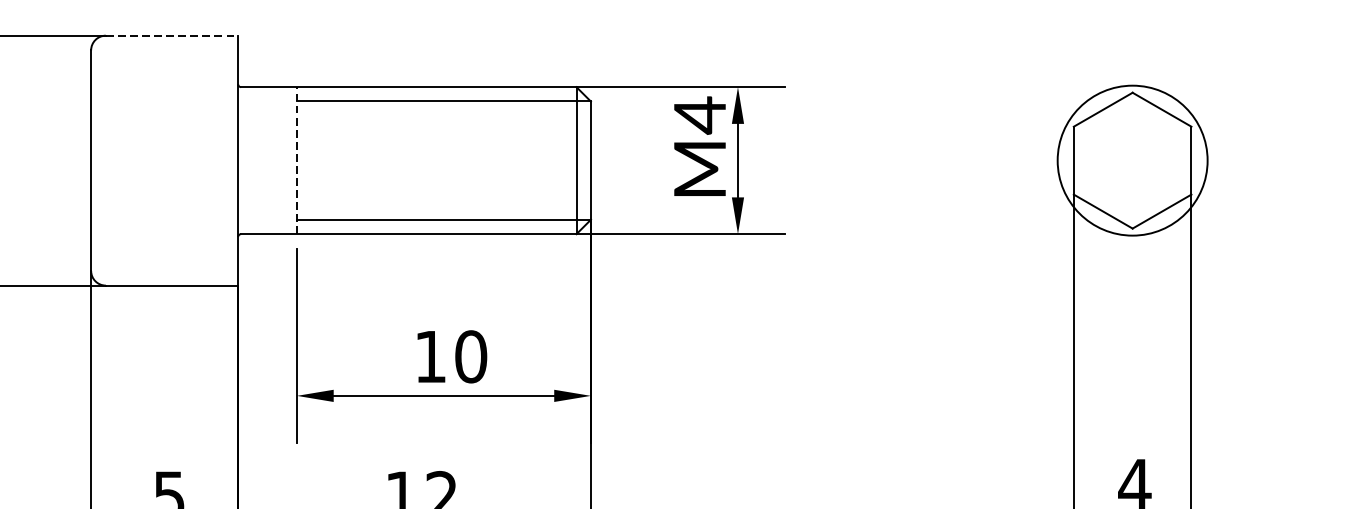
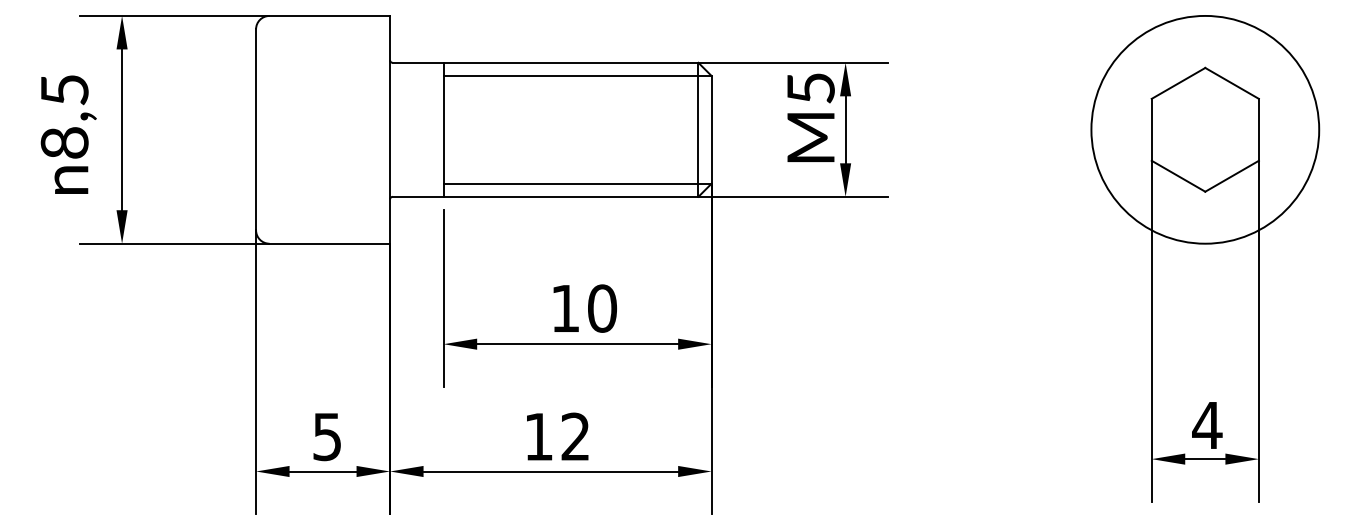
line: (172, 35) -> (330, 15), dashed -> solid
text: (699, 115) -> (810, 88), M4 -> M5
line: (296, 160) -> (443, 129), dashed -> solid
circle: (1132, 160) -> (1205, 129), size x1.67

